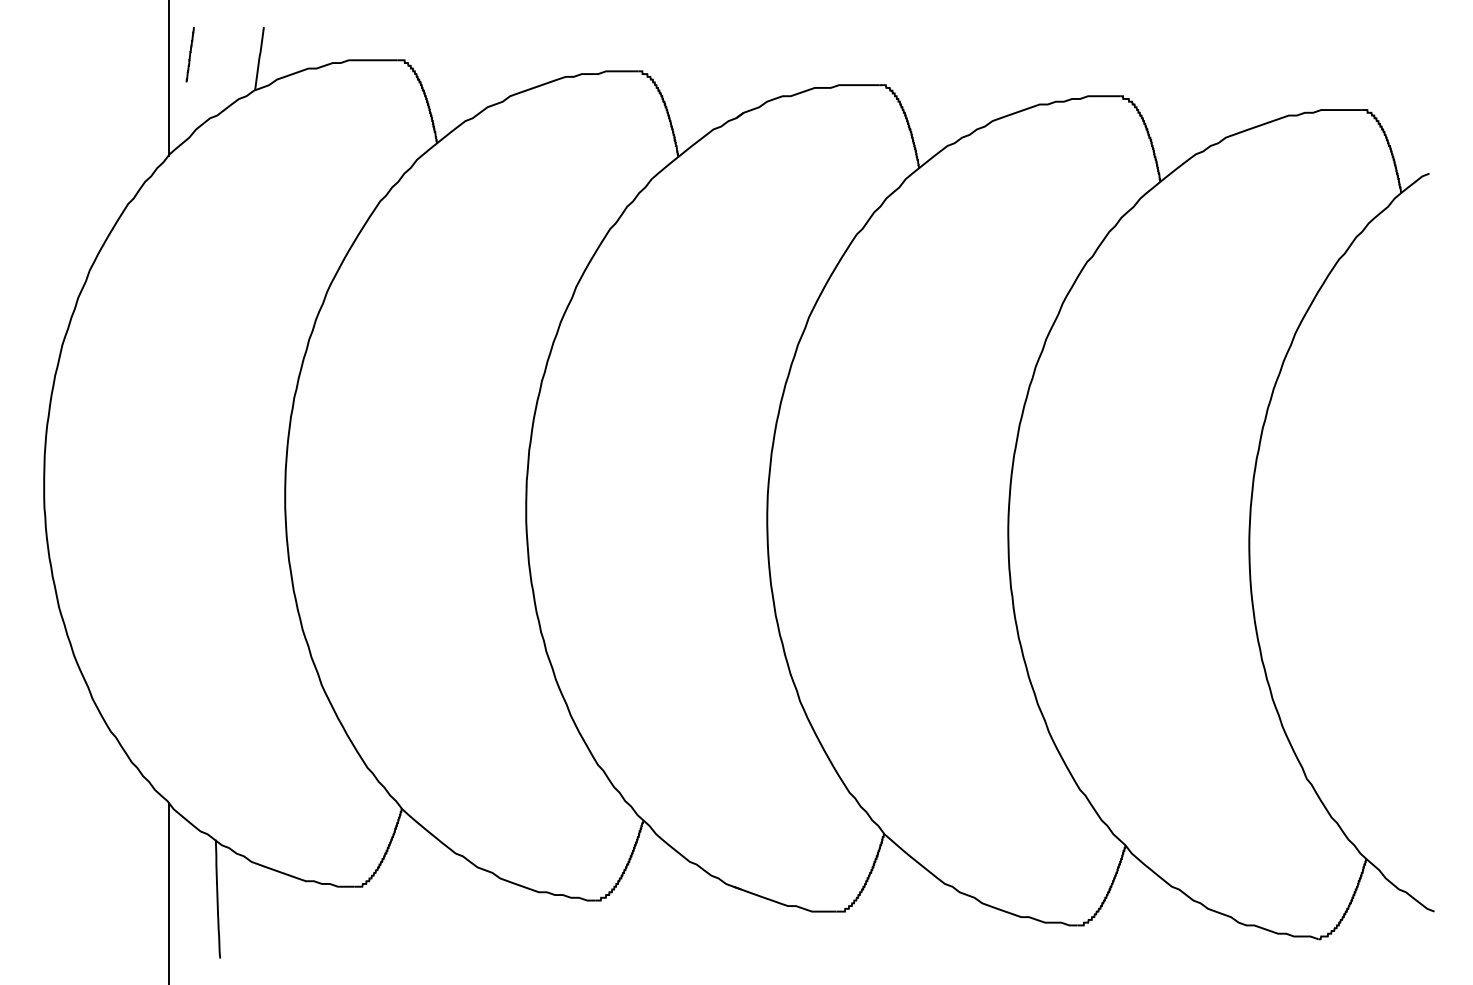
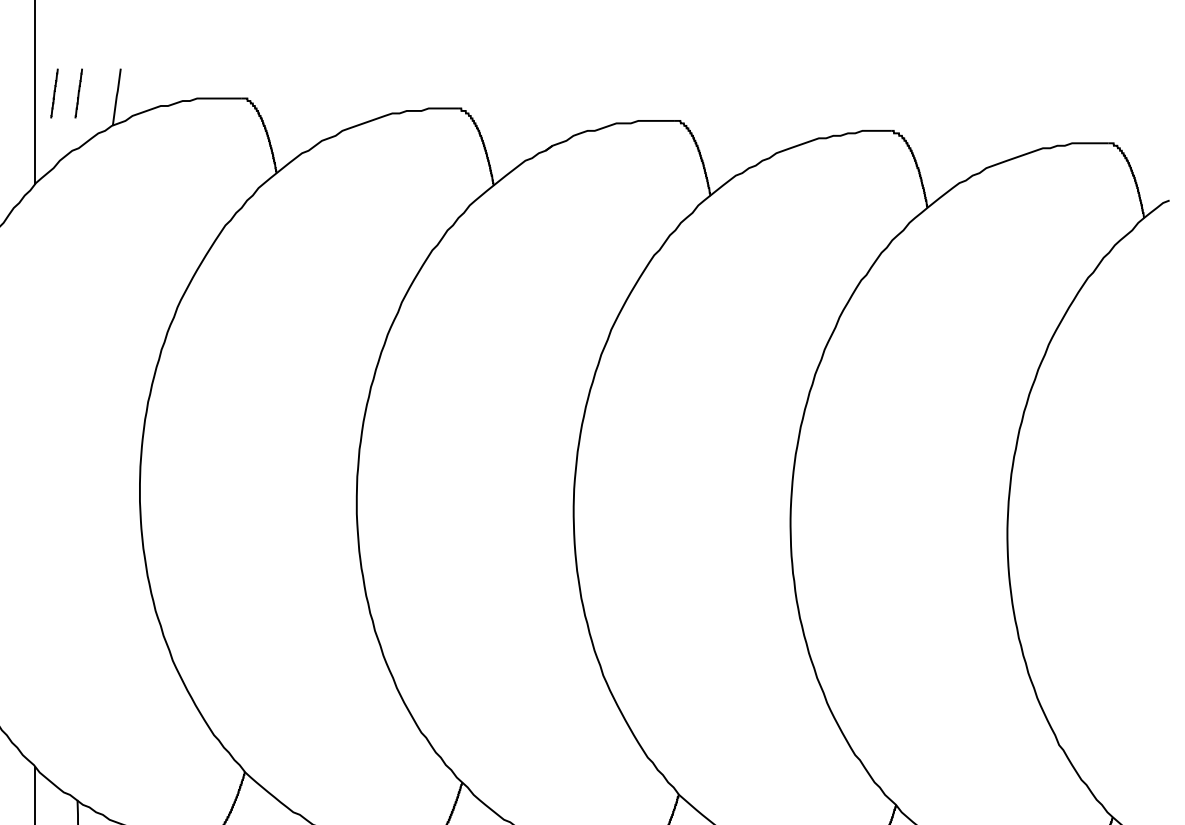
line: (216, 54) -> (78, 93), added

